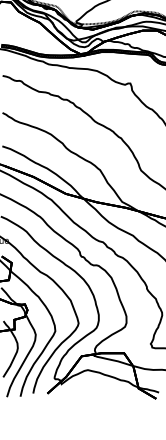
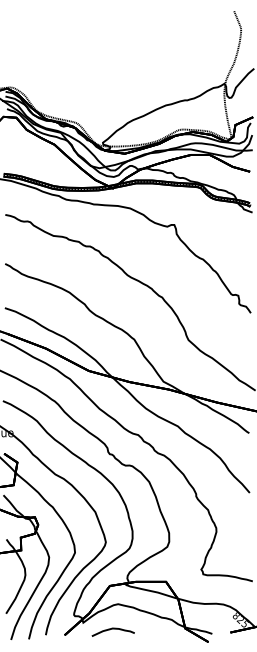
curve: (83, 389) -> (112, 629), added

